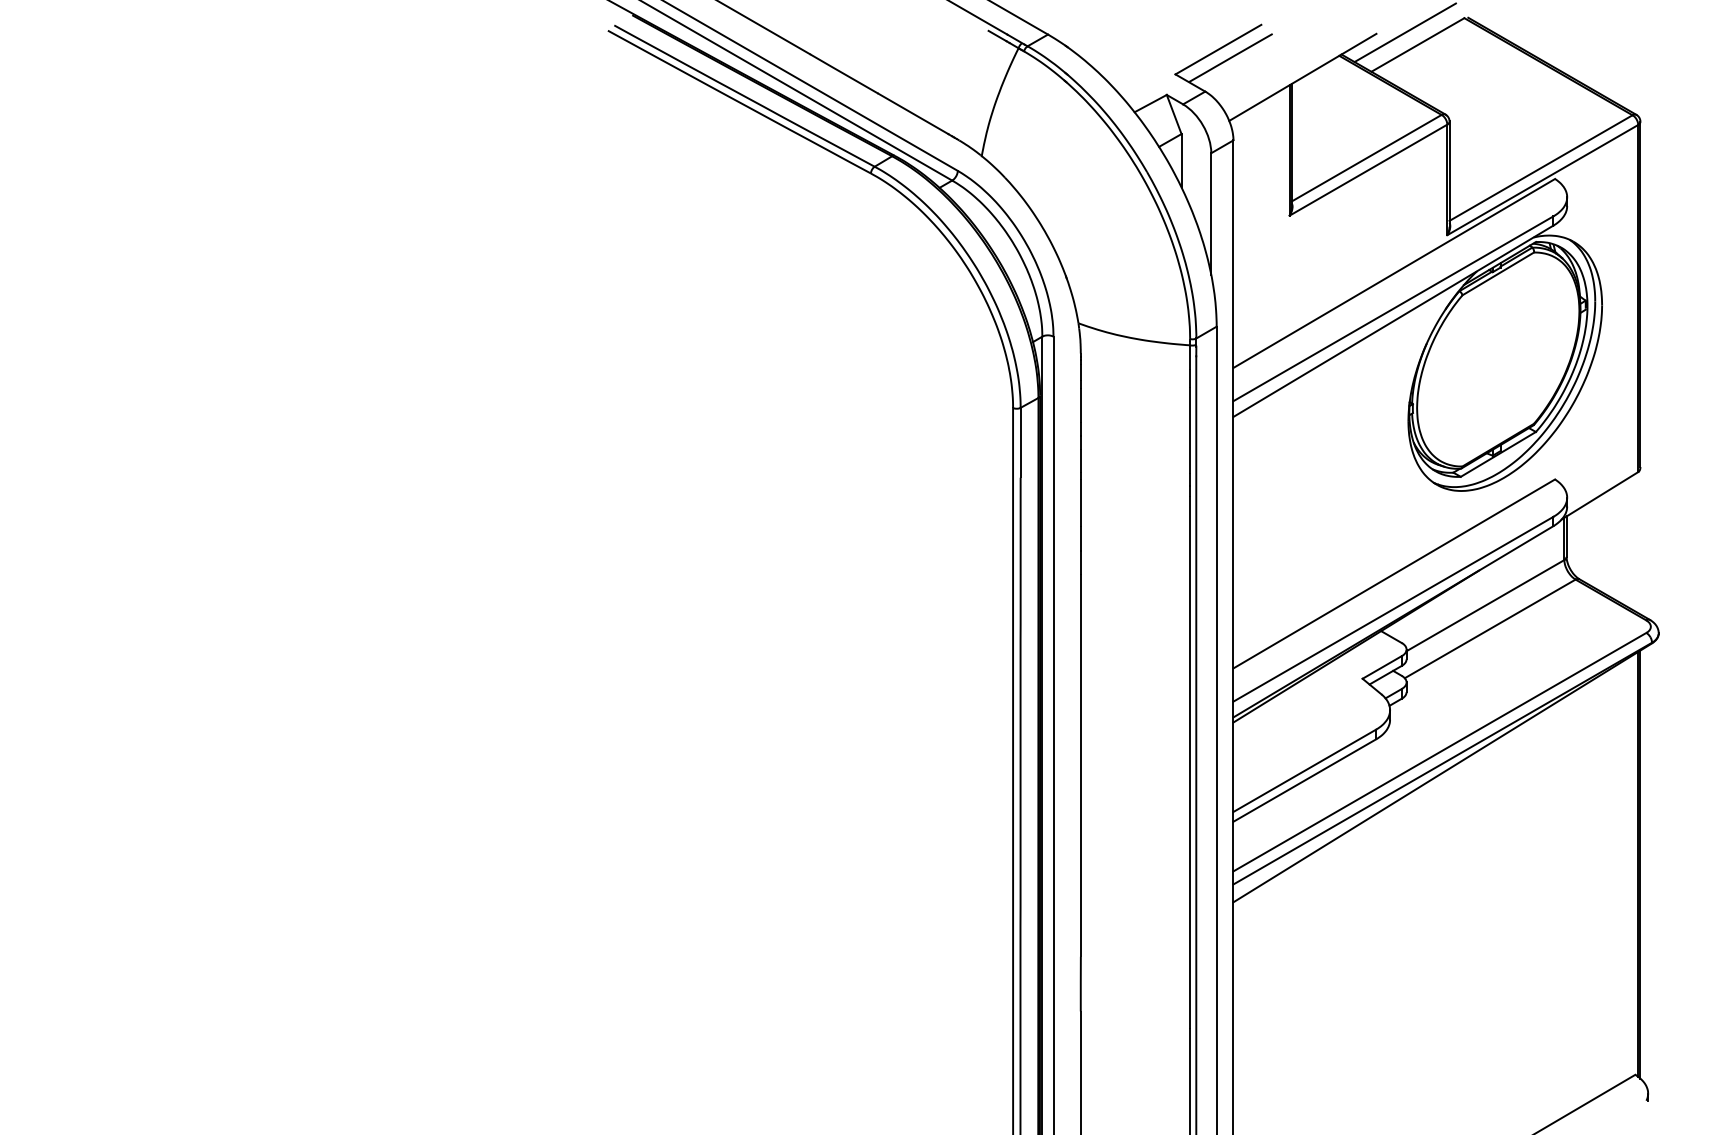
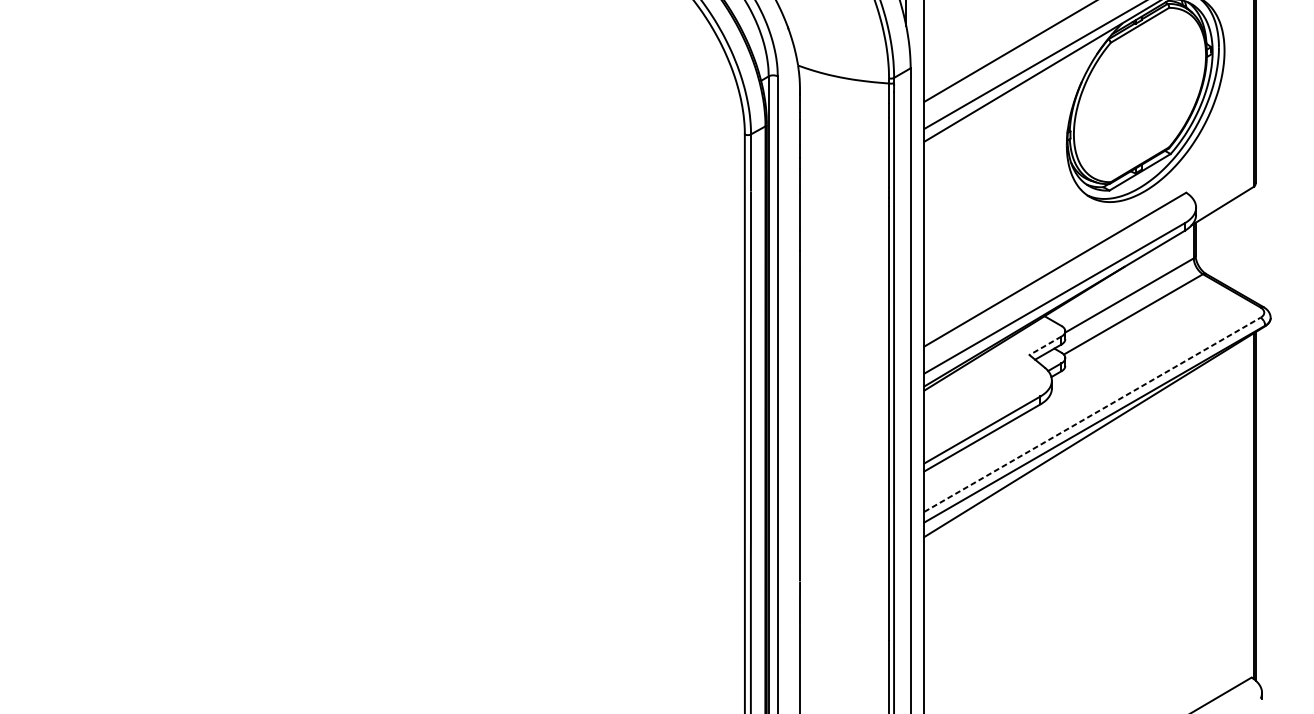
line: (1382, 667) -> (1045, 345), solid -> dashed
line: (1440, 751) -> (1092, 414), solid -> dashed

